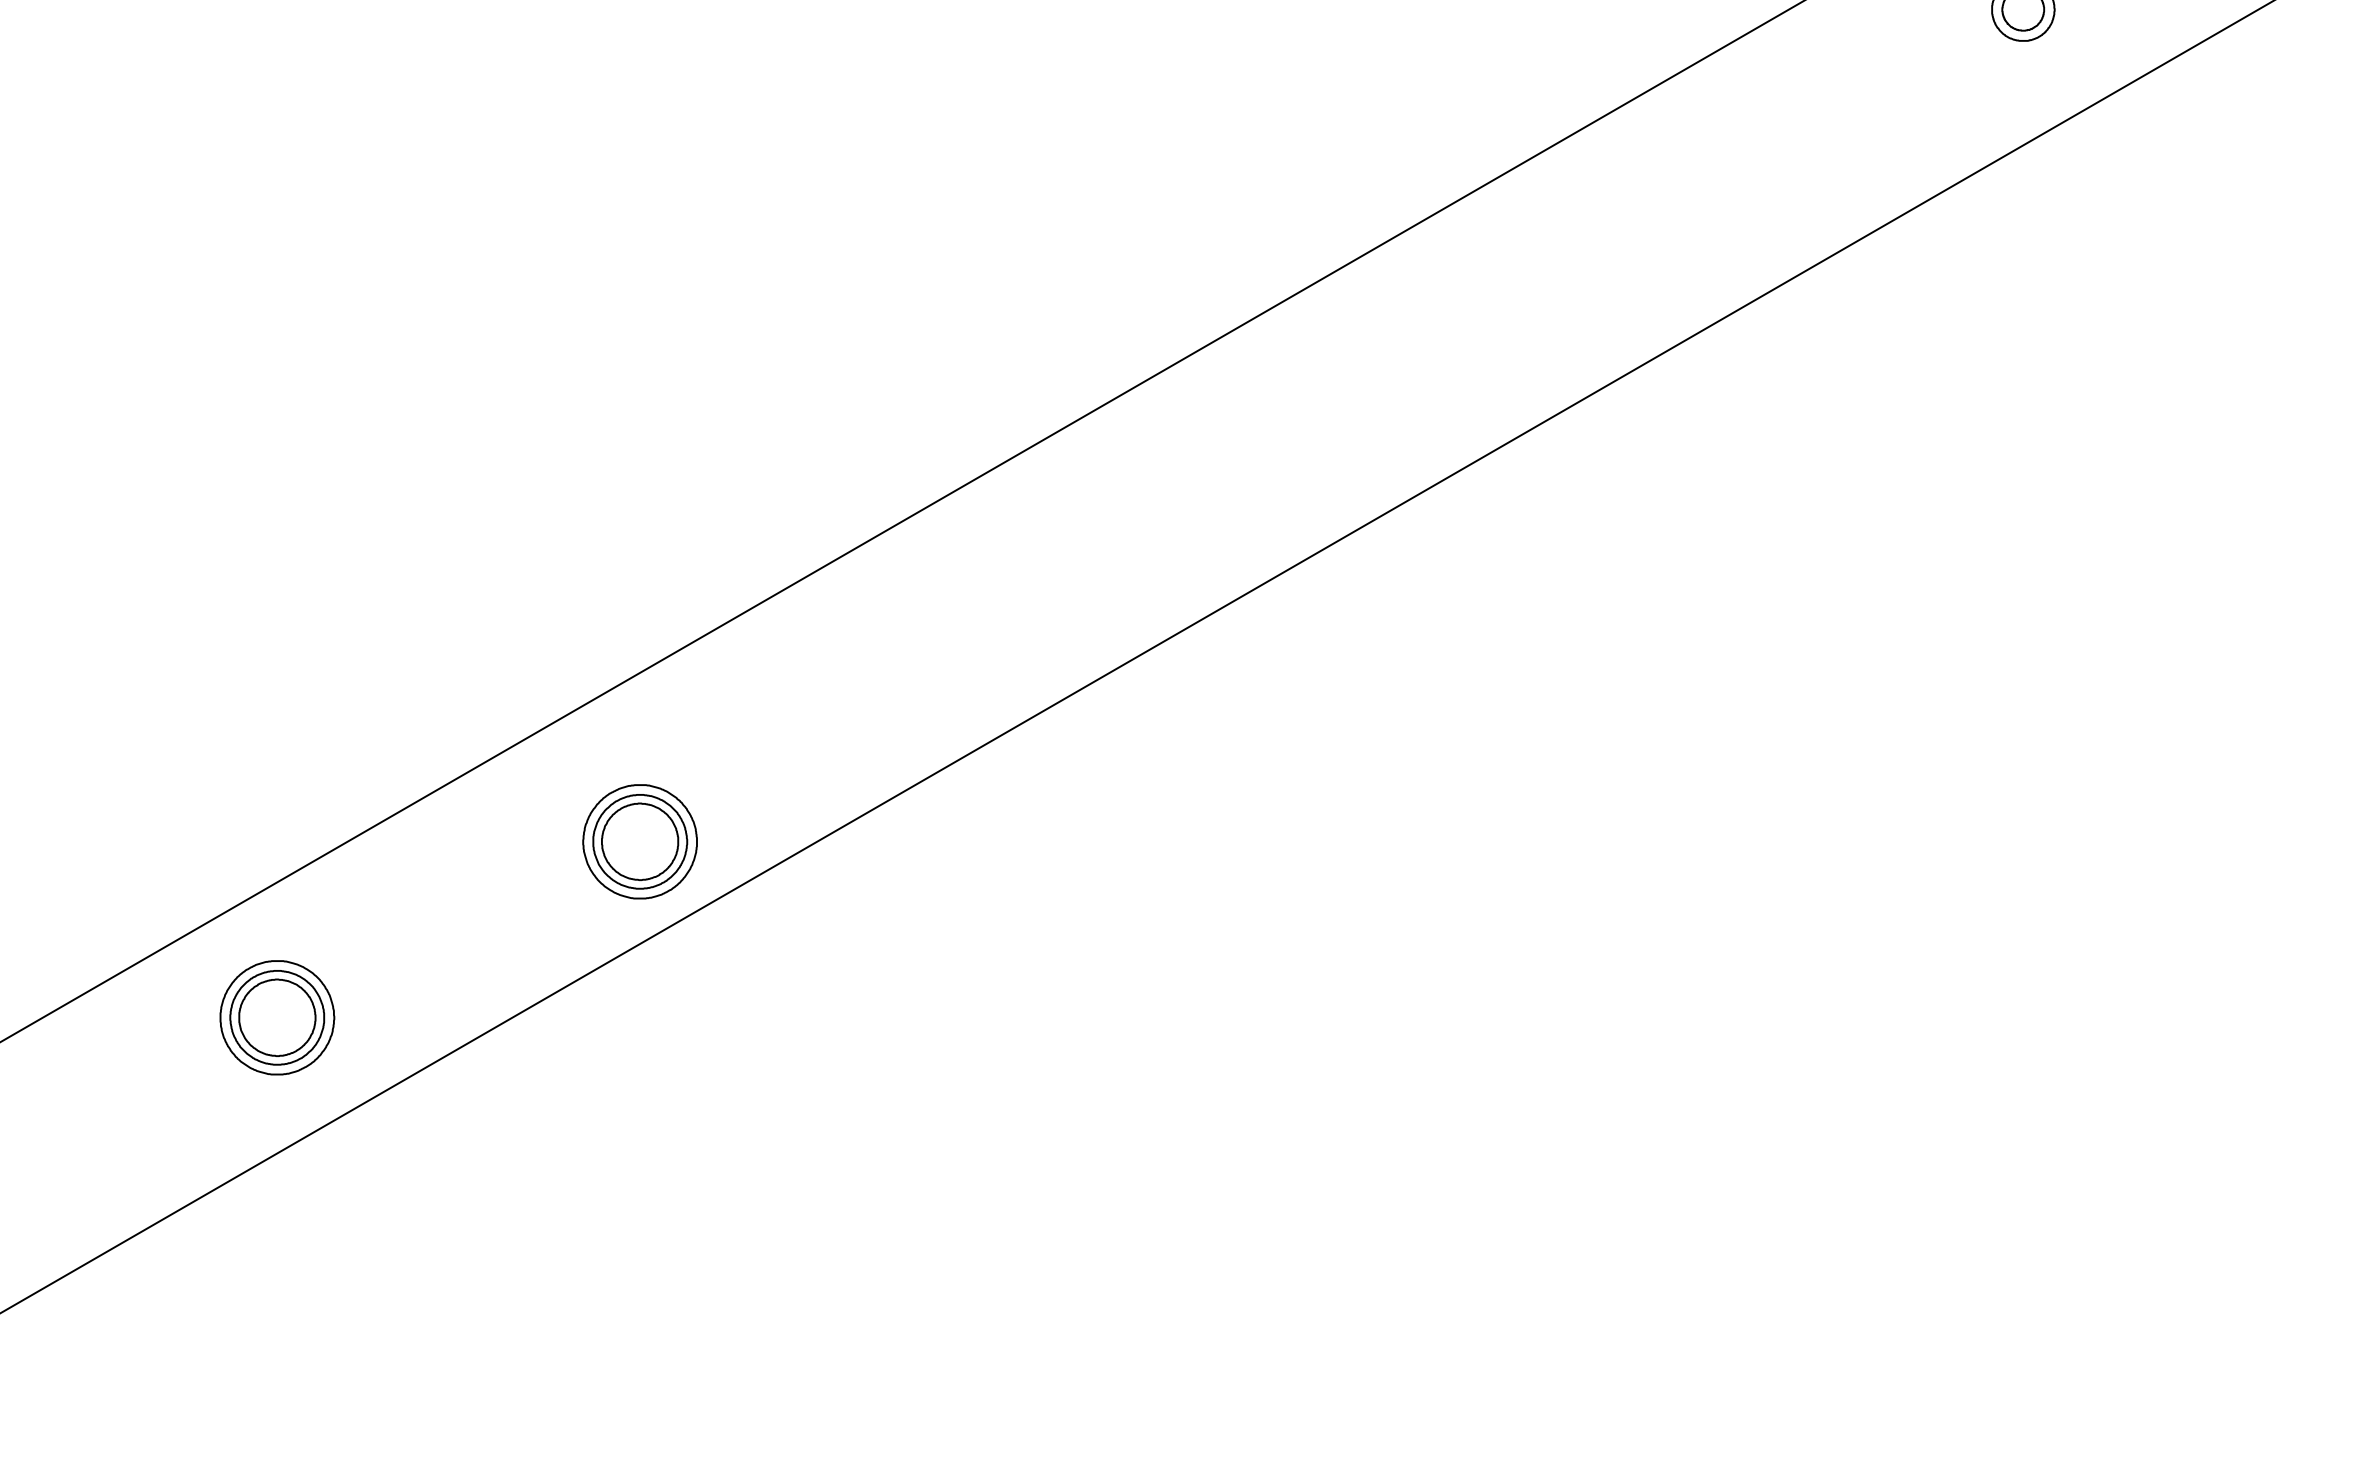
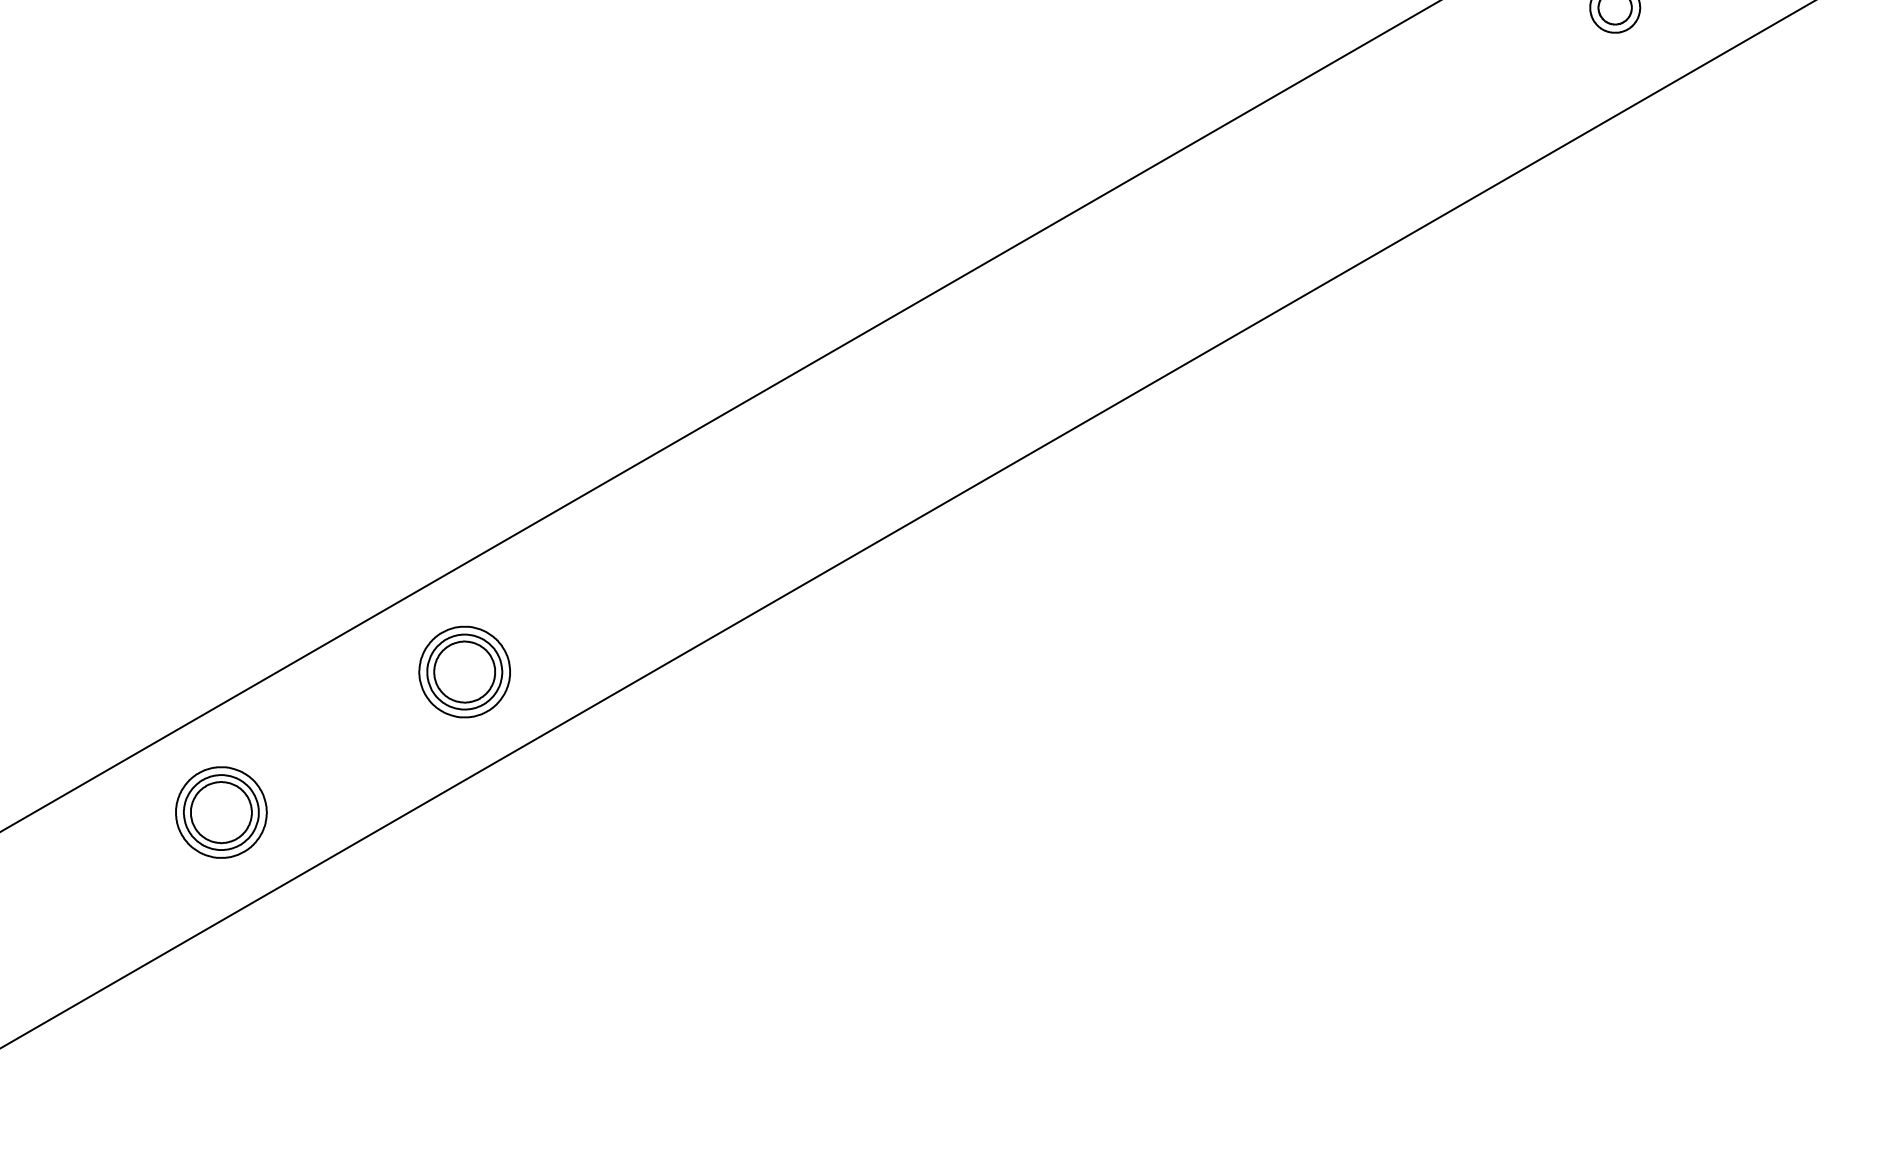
part: (639, 841) -> (464, 671), moved

